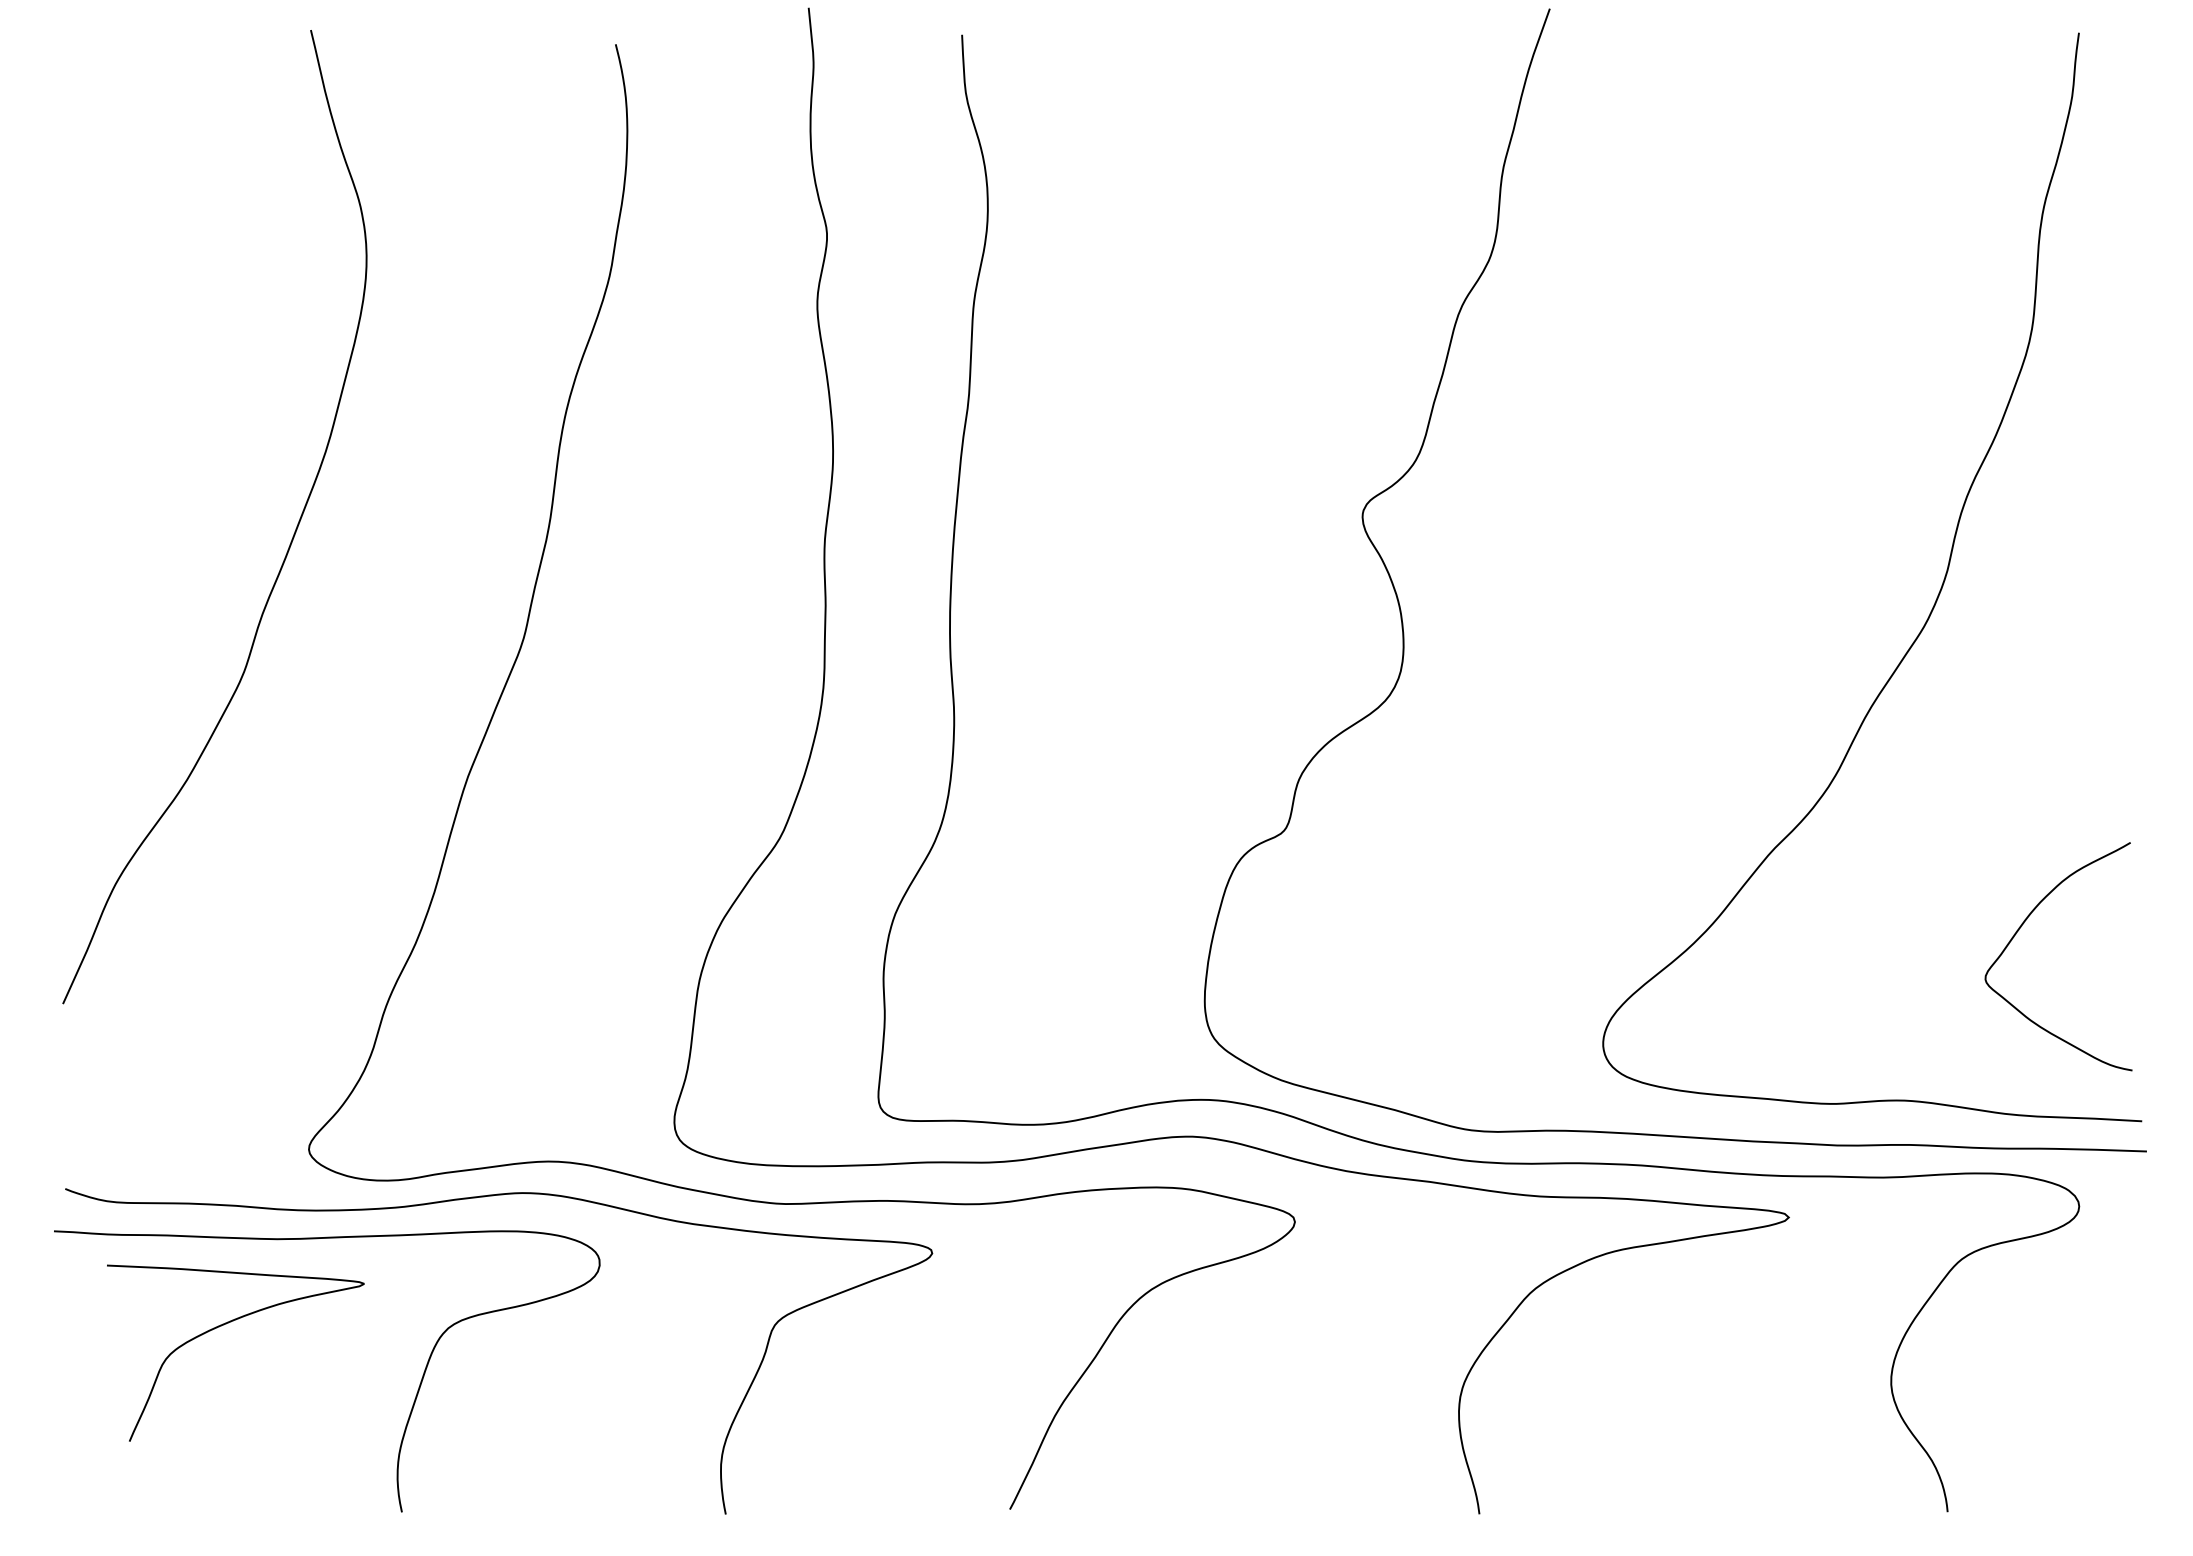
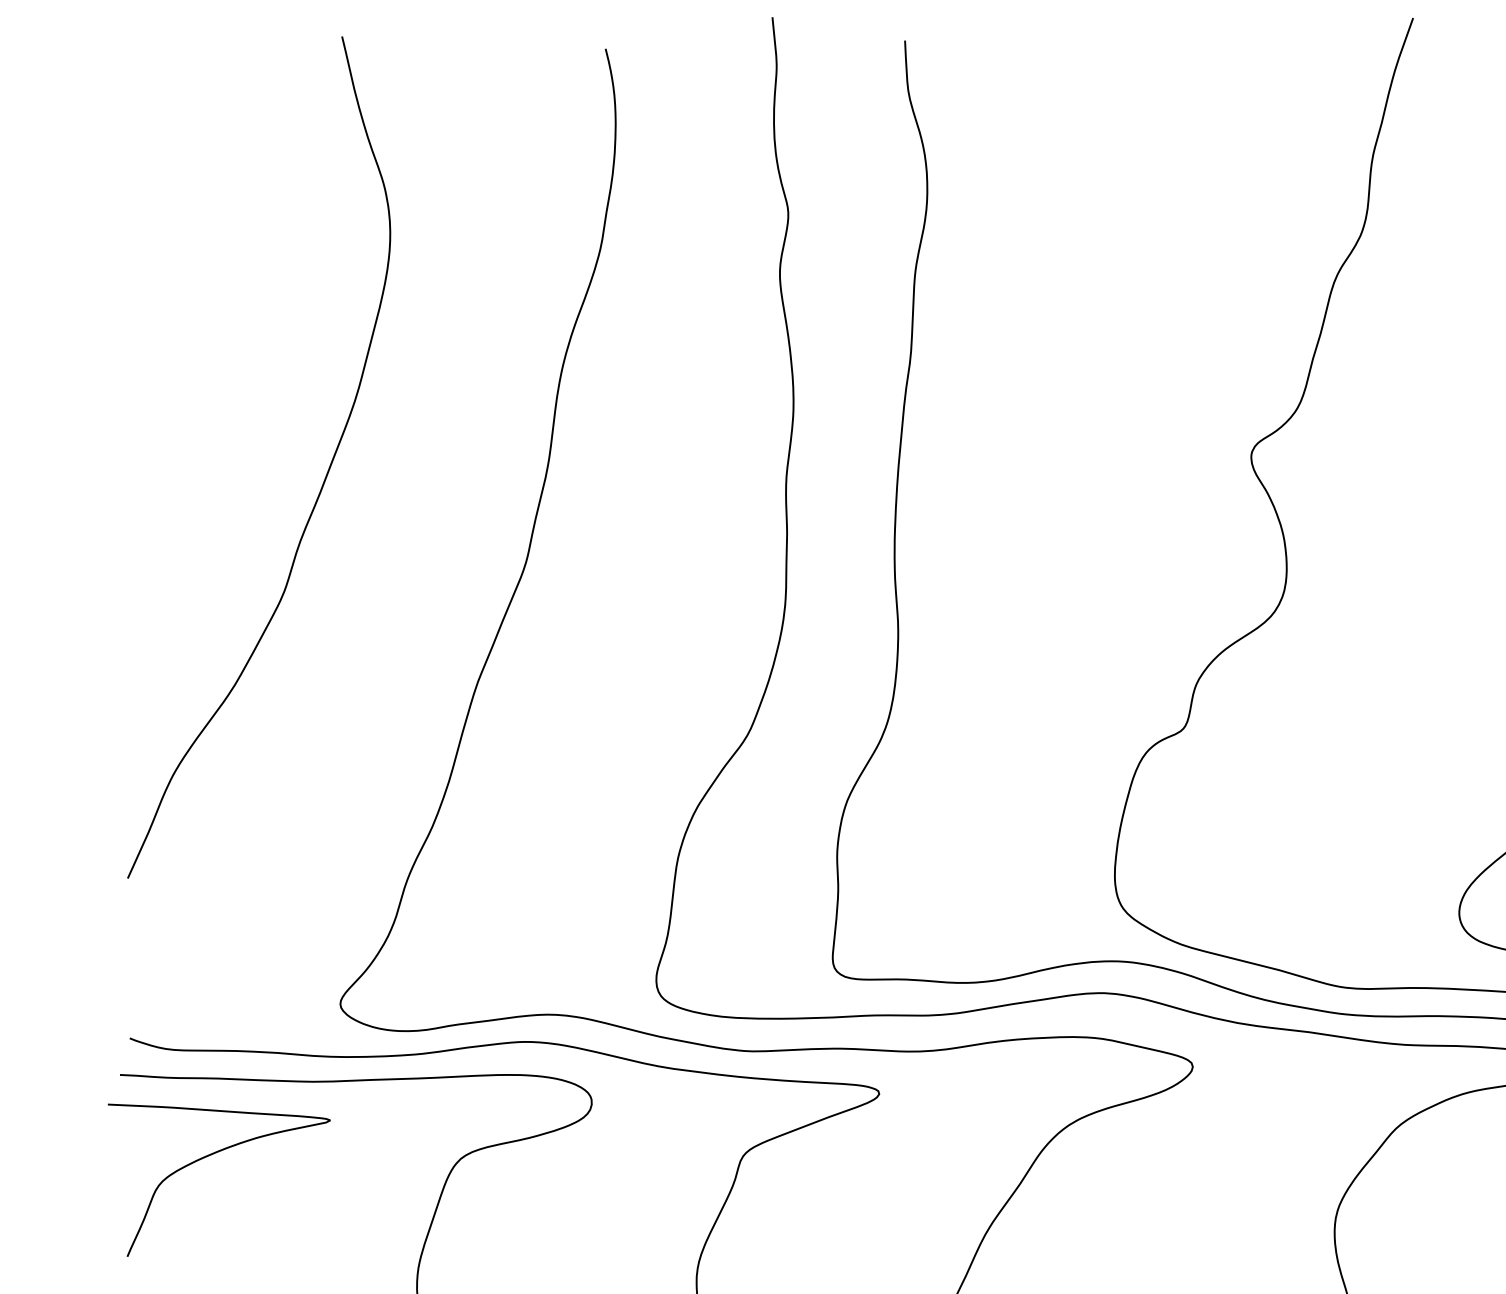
curve: (226, 1324) -> (211, 1155), moved

